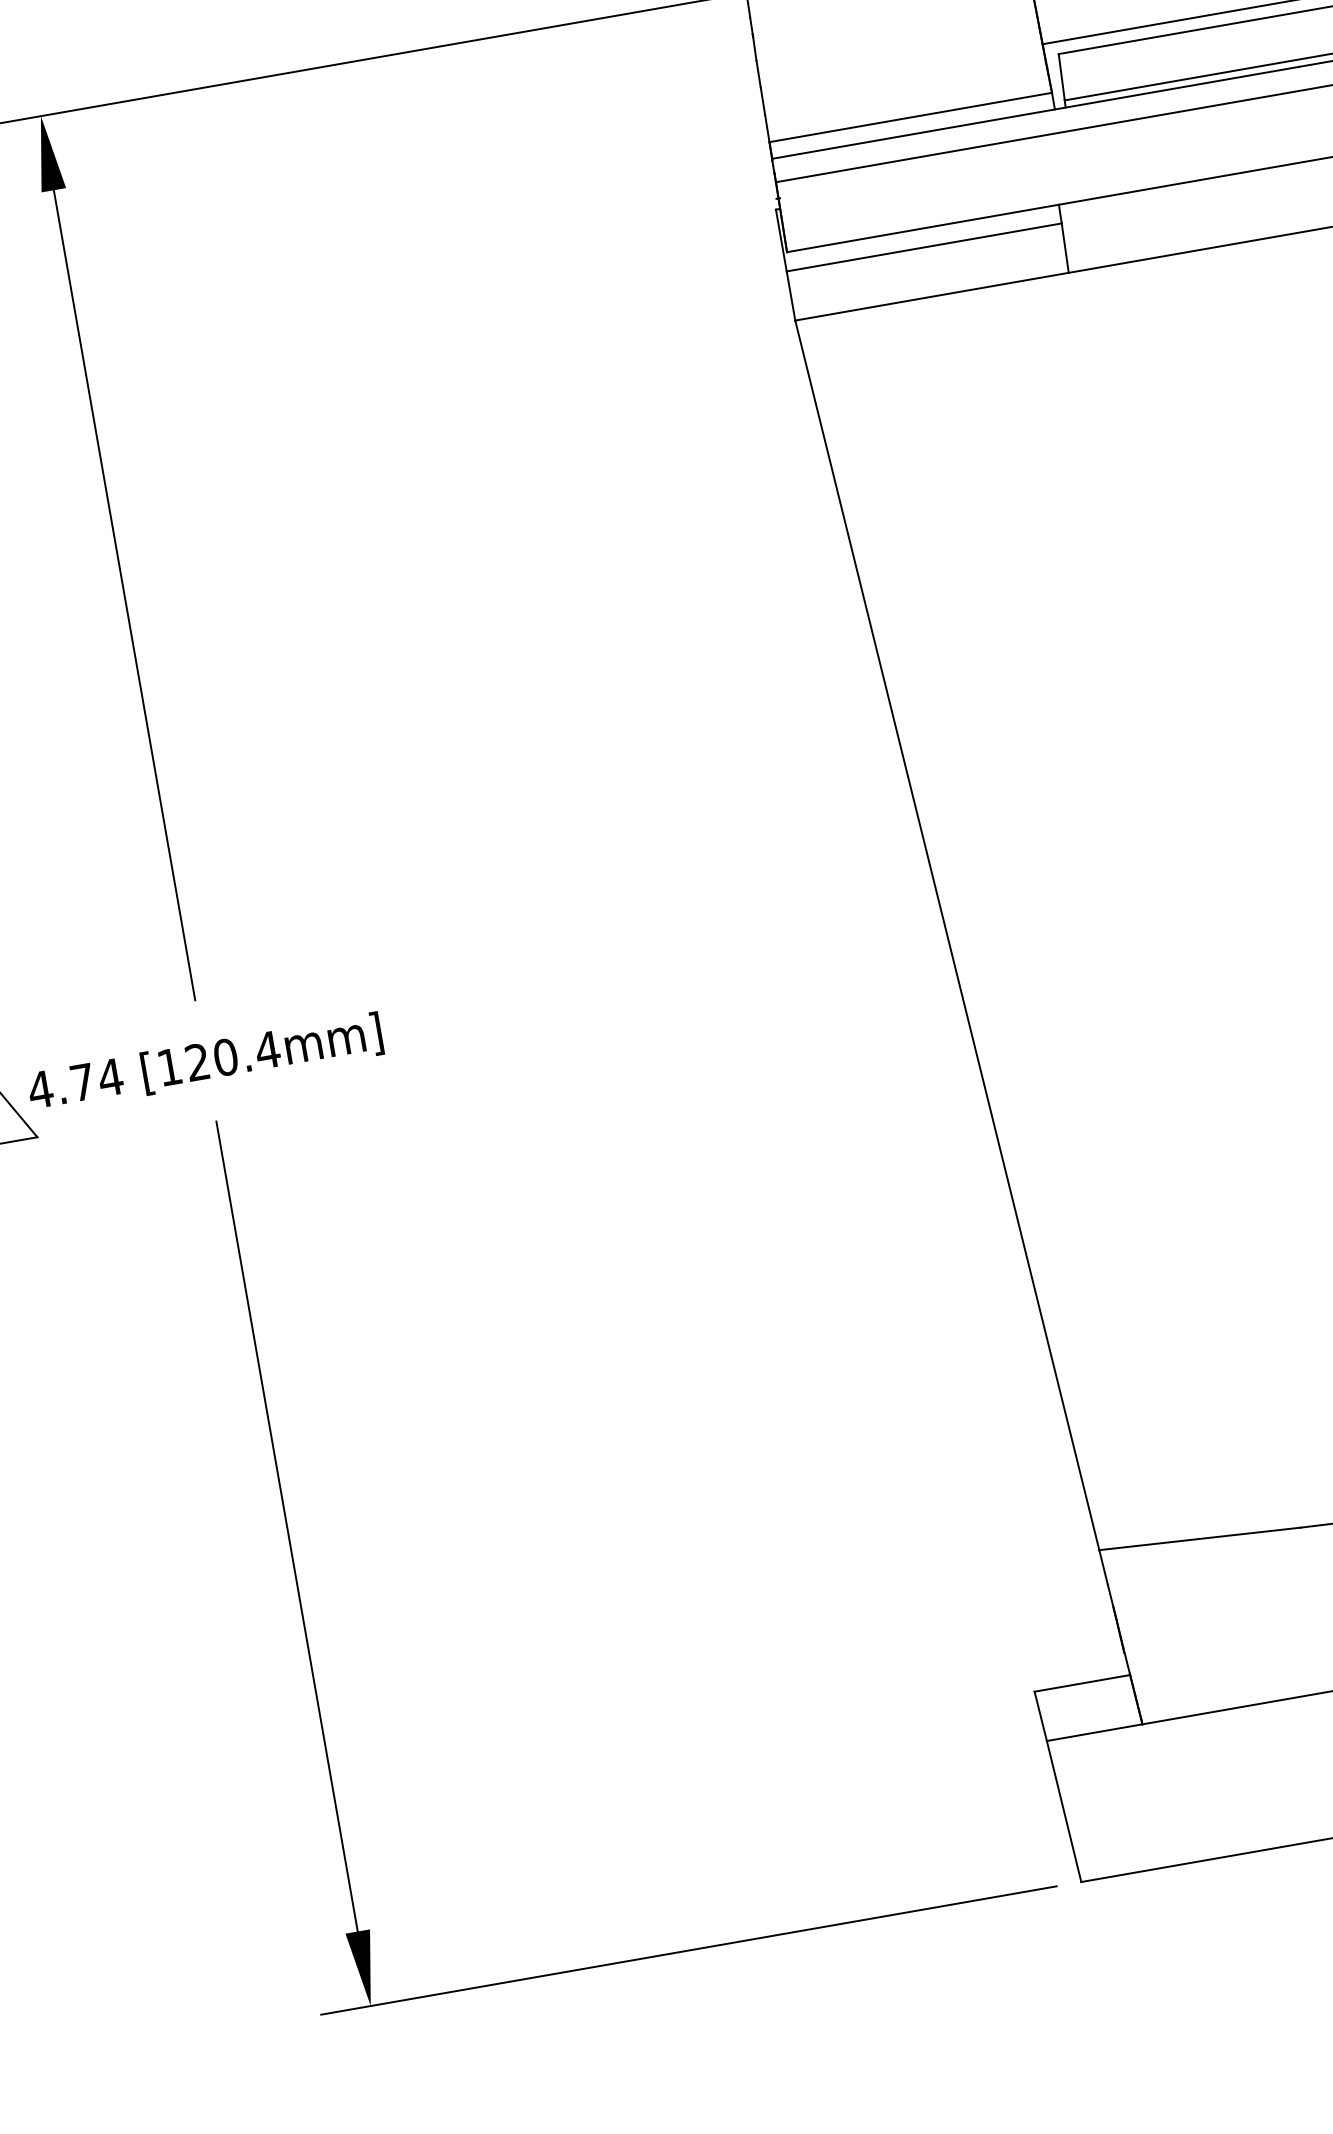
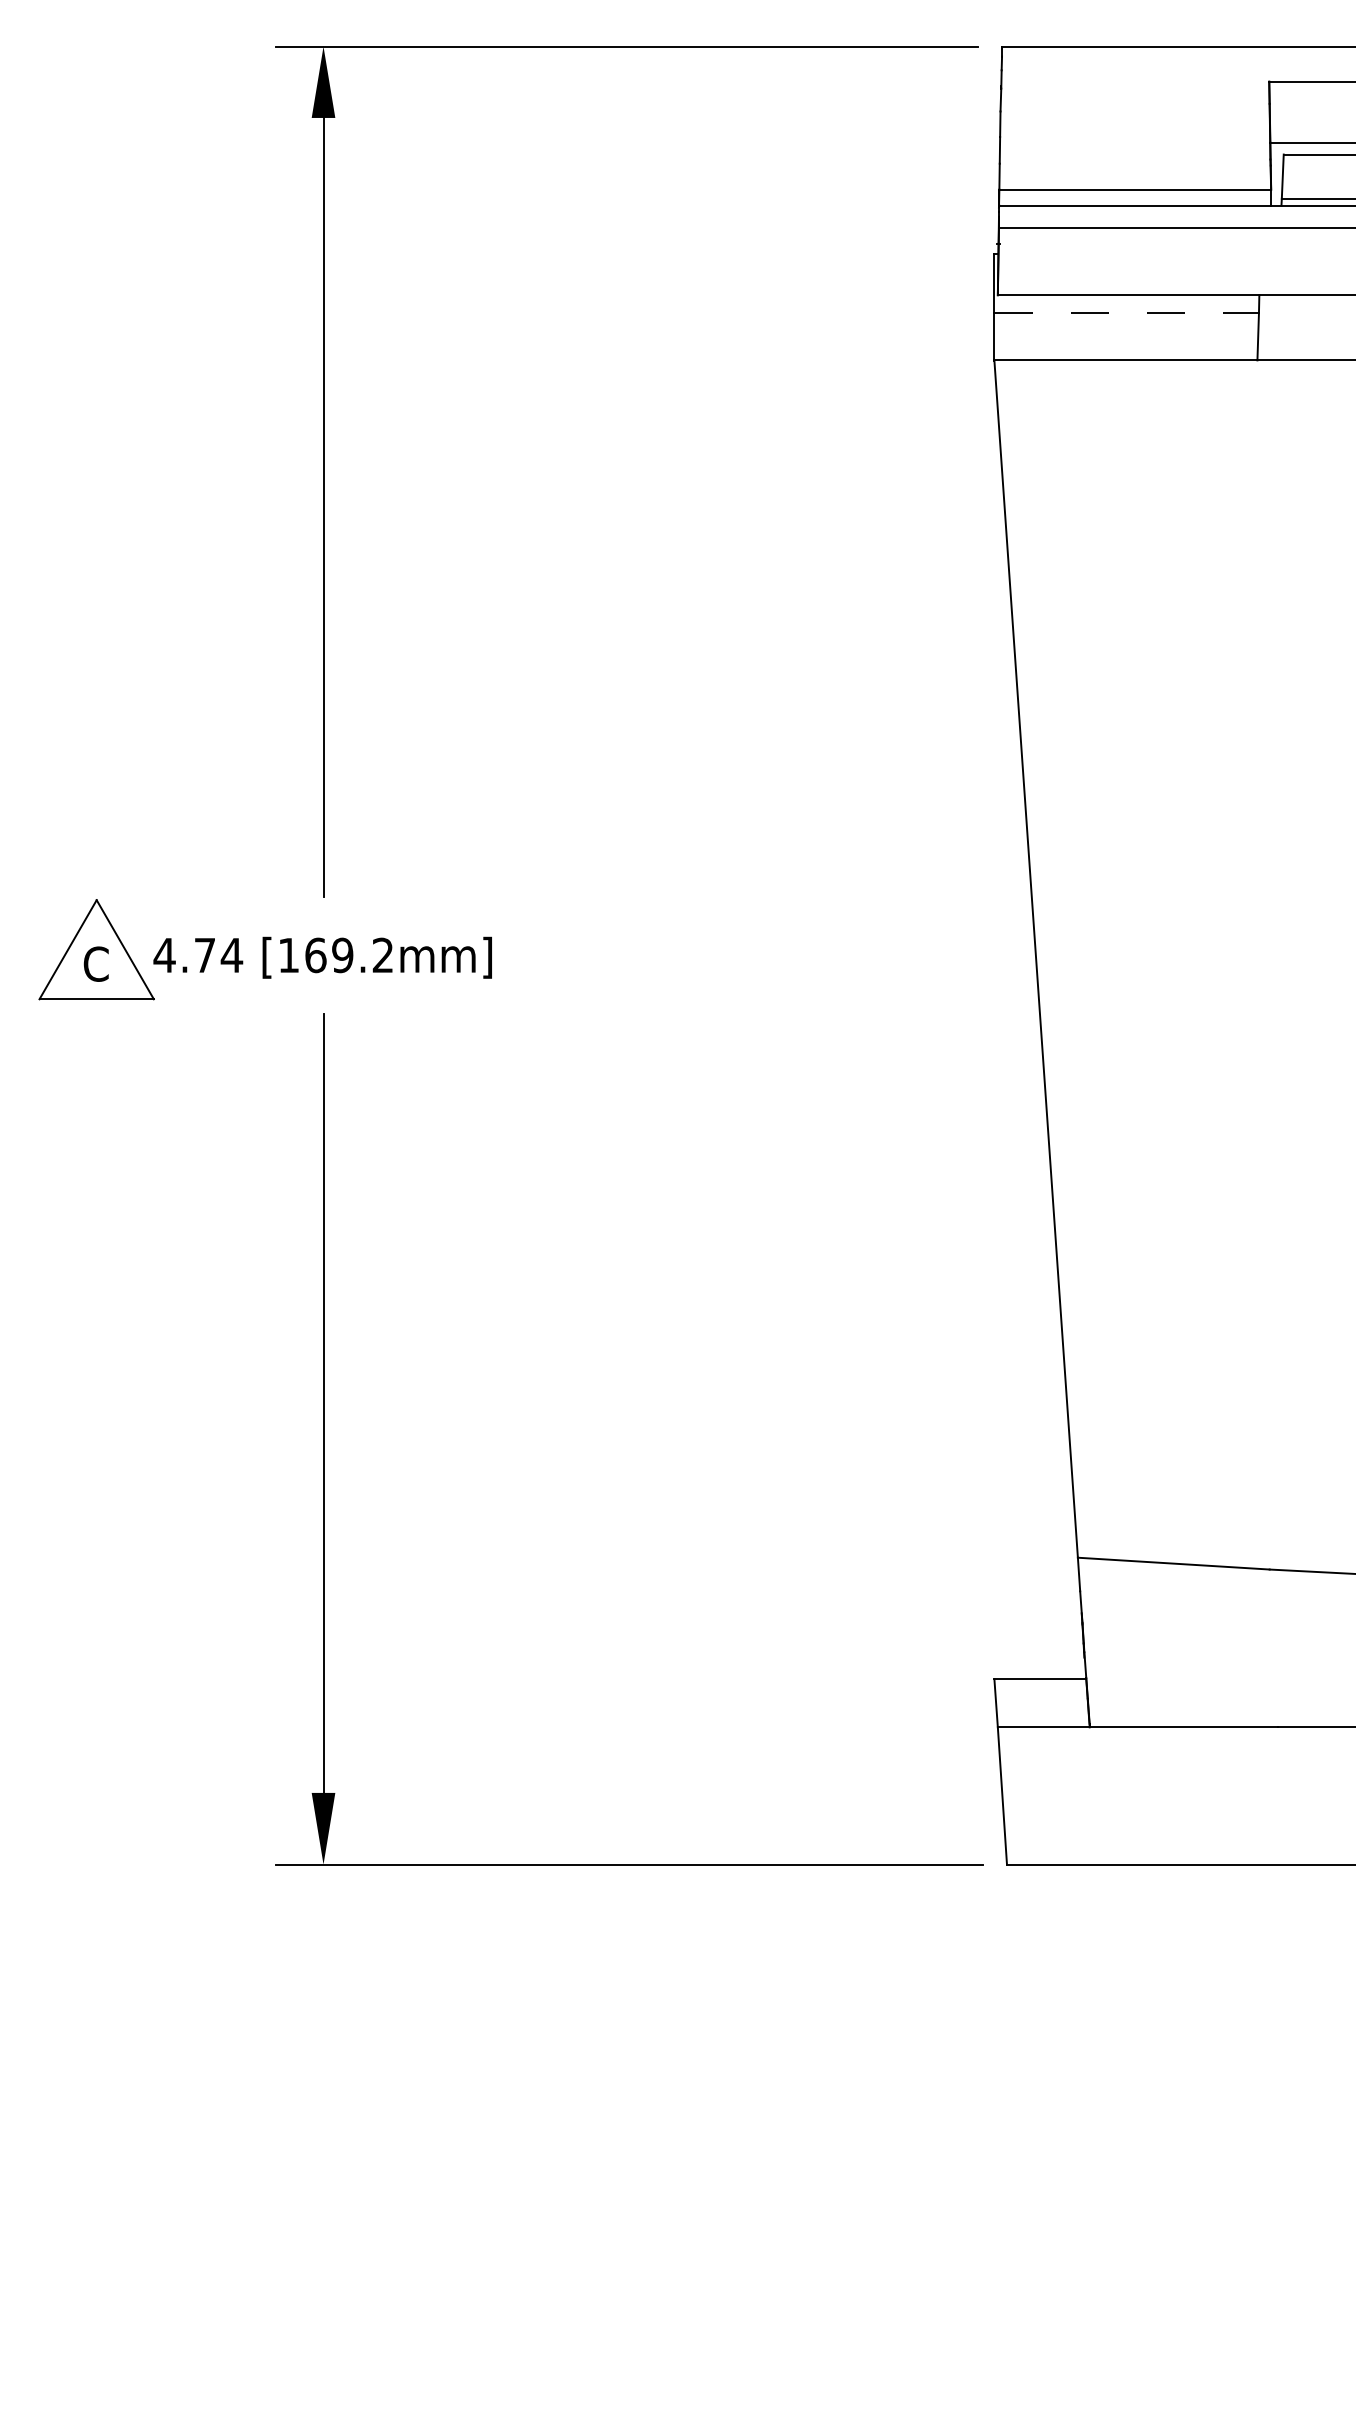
line: (925, 247) -> (1127, 313), solid -> dashed
text: (232, 1056) -> (349, 955), [120.4mm] -> [169.2mm]

